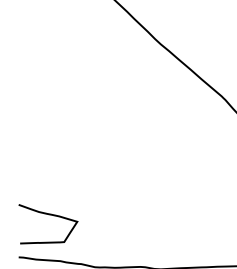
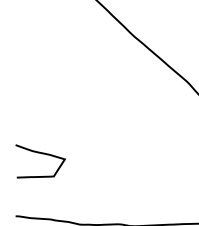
curve: (50, 216) -> (42, 154), moved

